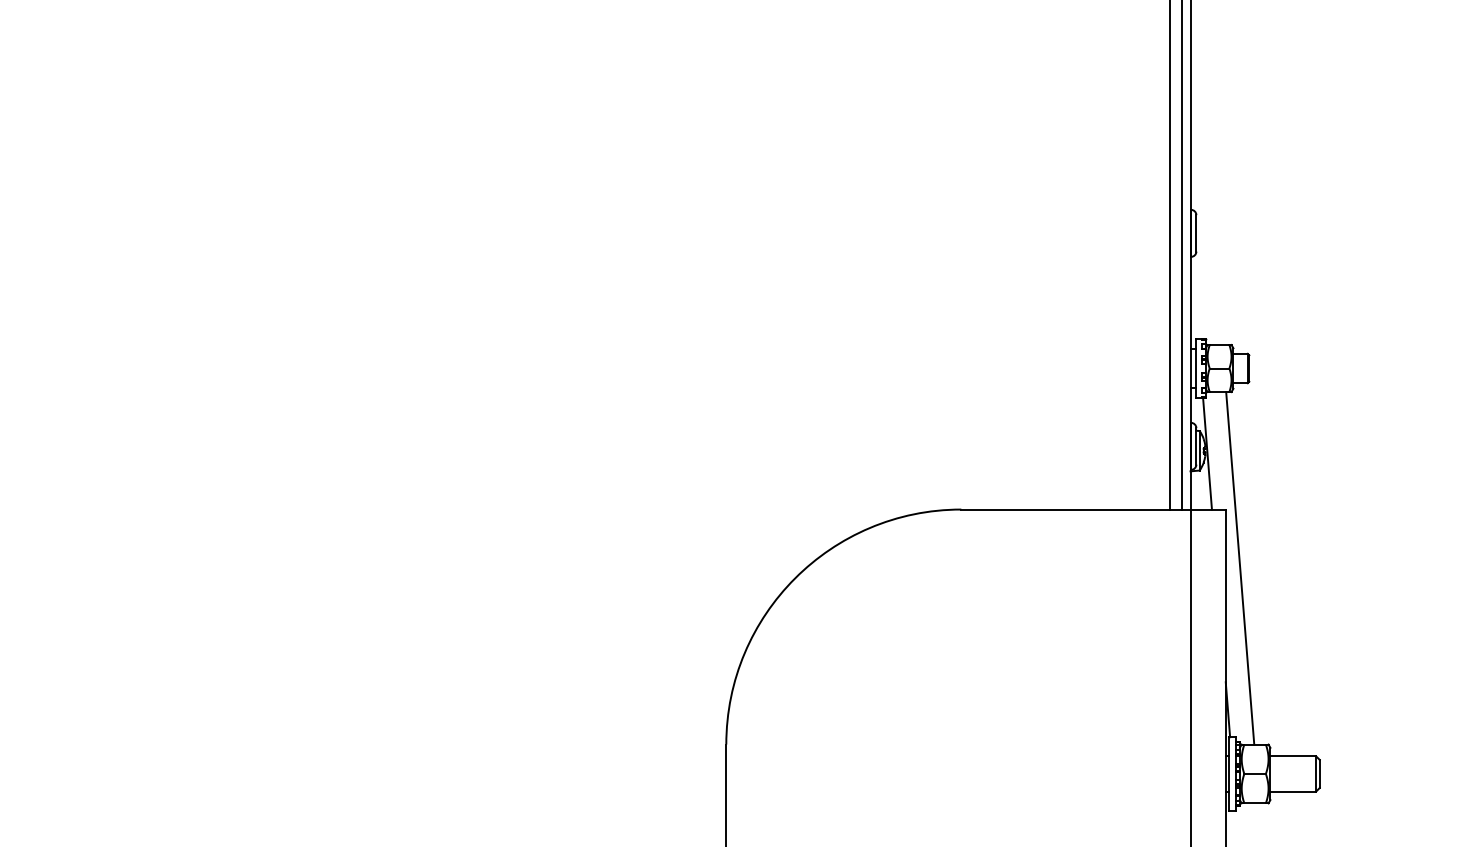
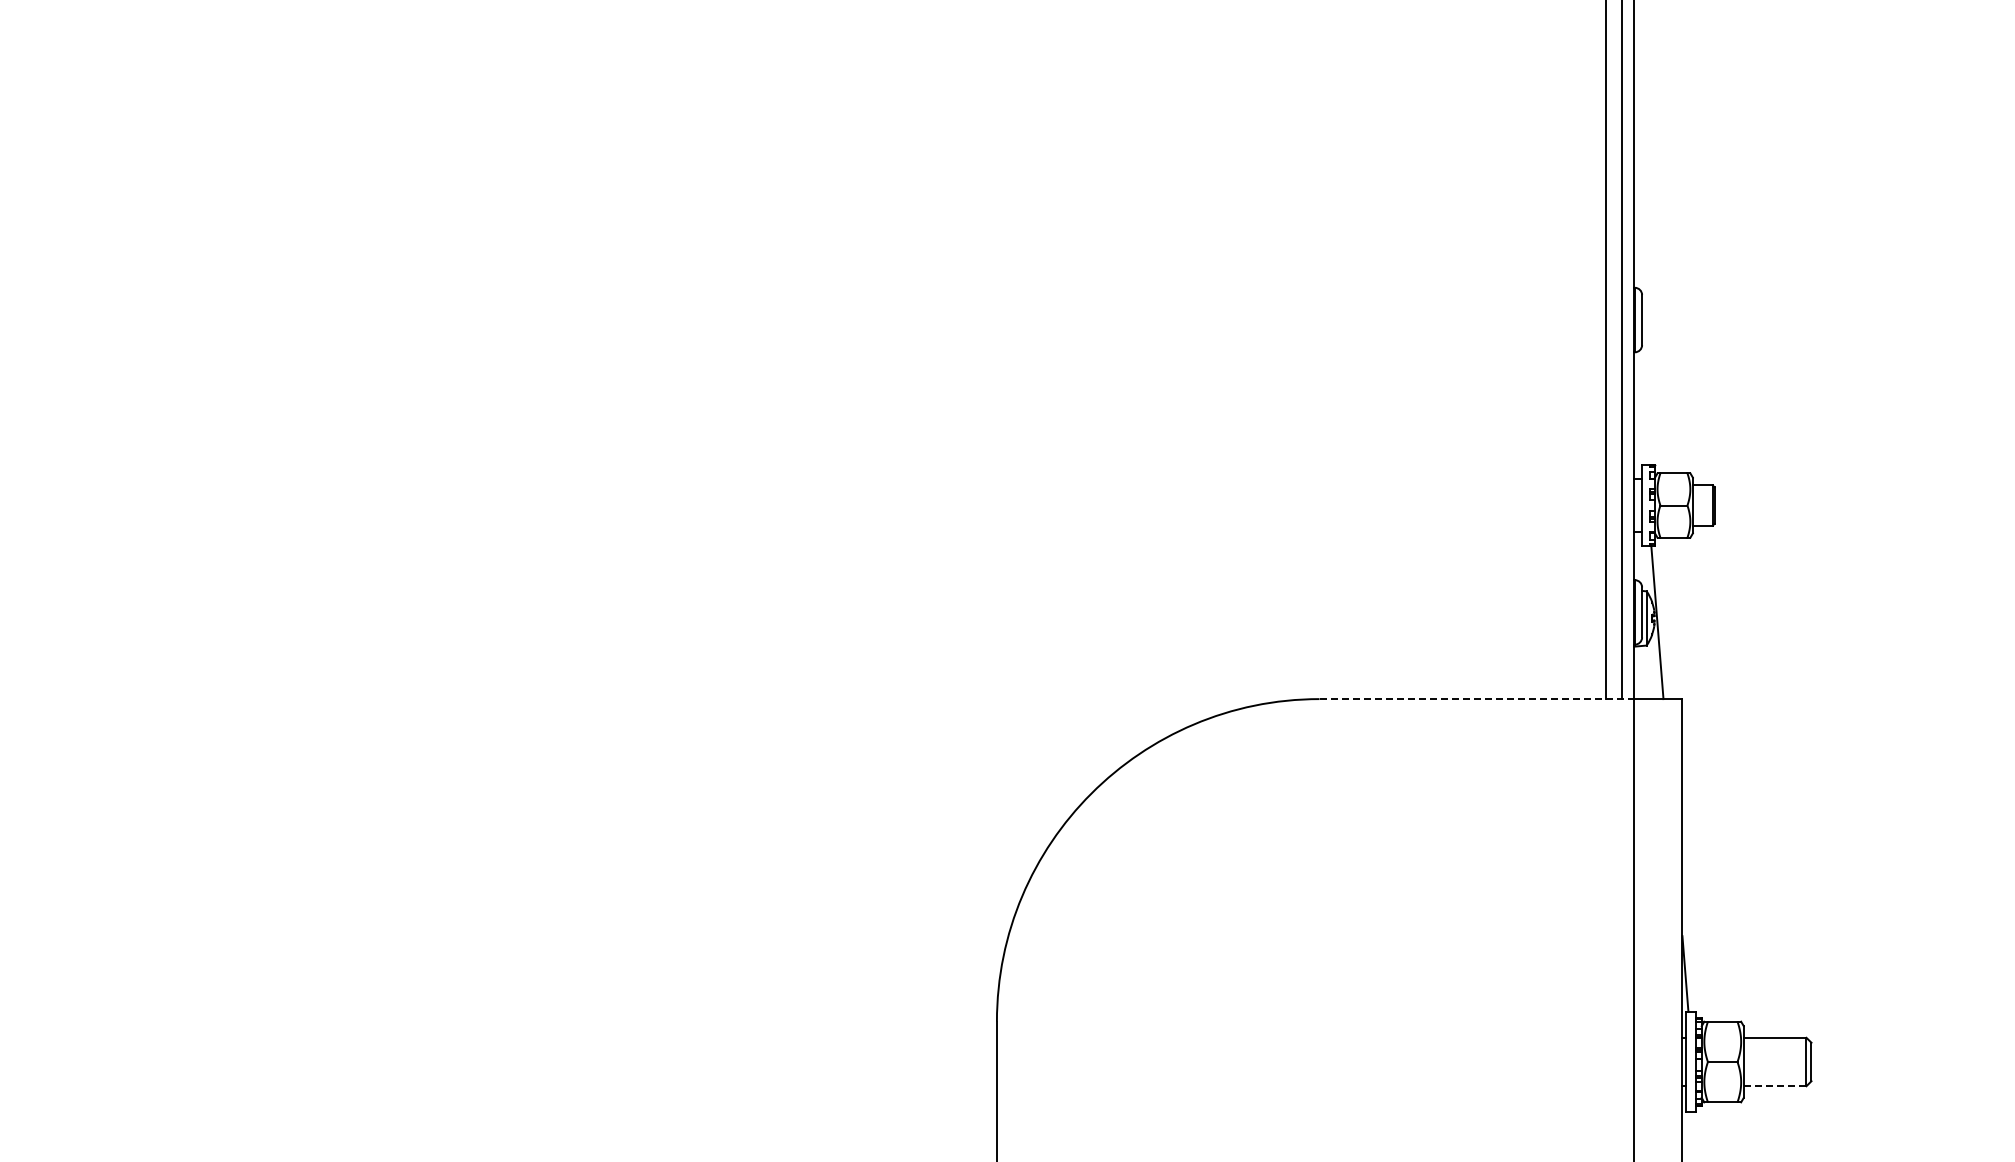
line: (1076, 509) -> (1477, 699), solid -> dashed
line: (1240, 568) -> (1702, 779), removed
line: (1293, 791) -> (1775, 1086), solid -> dashed

